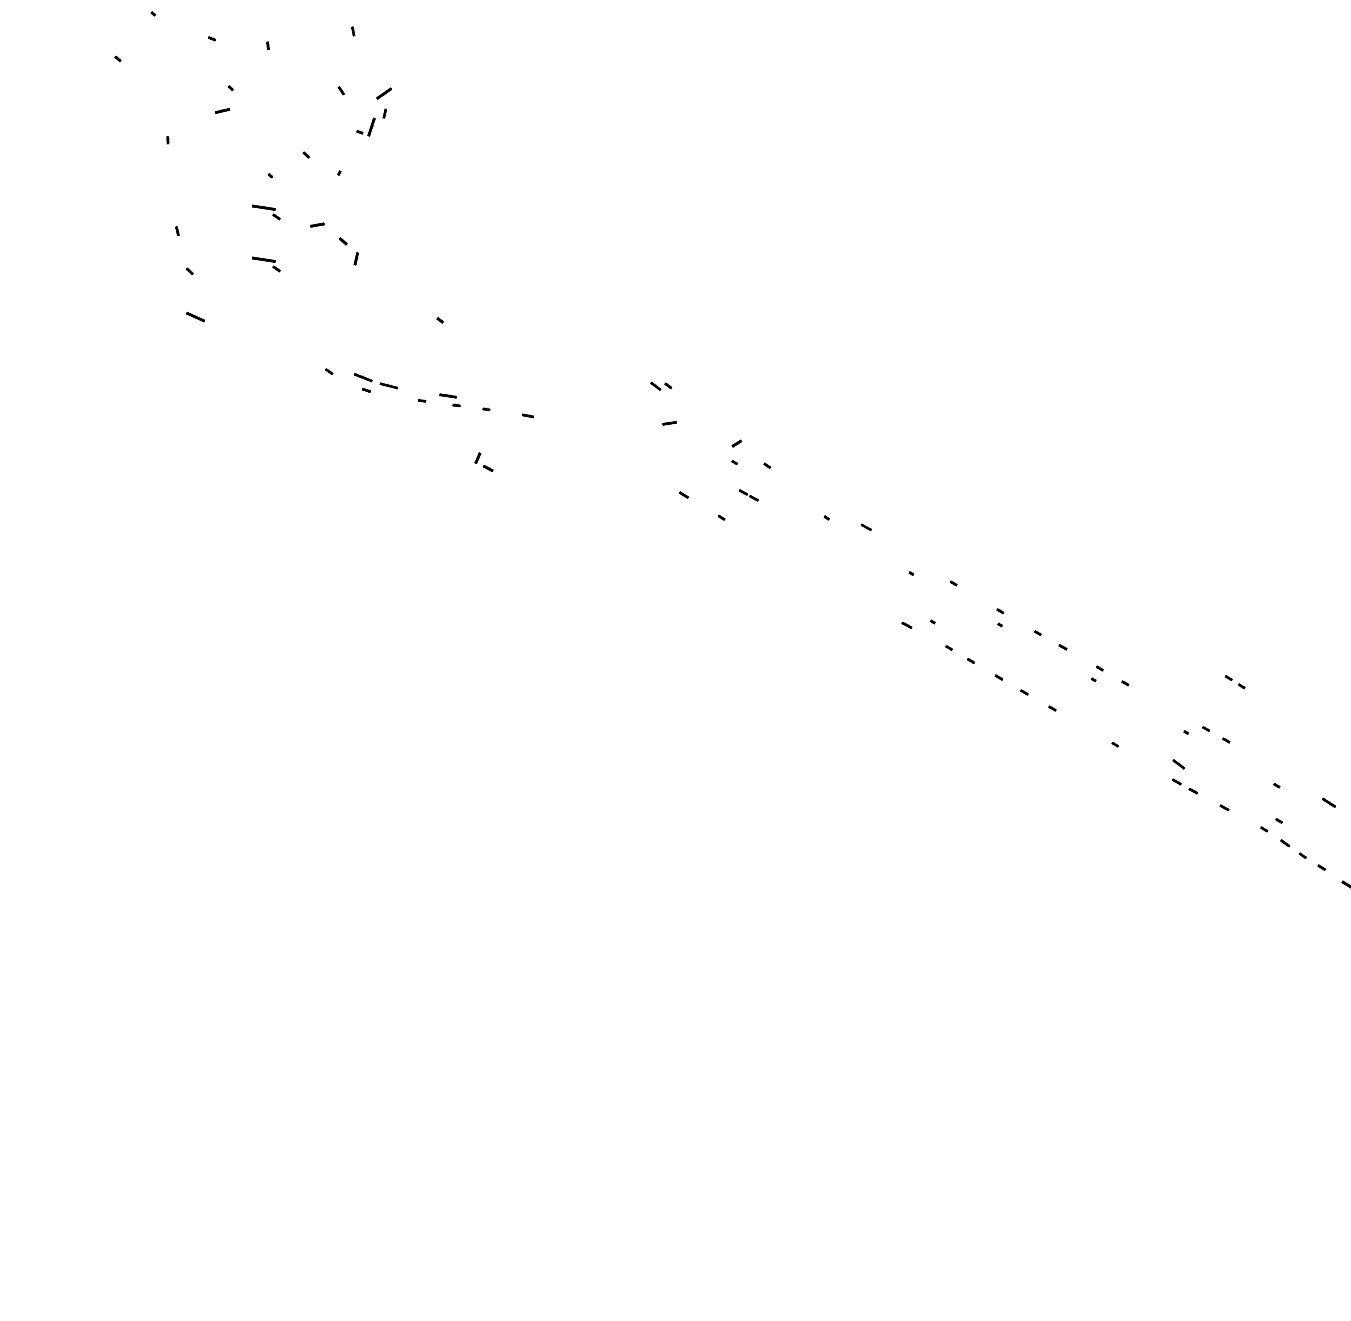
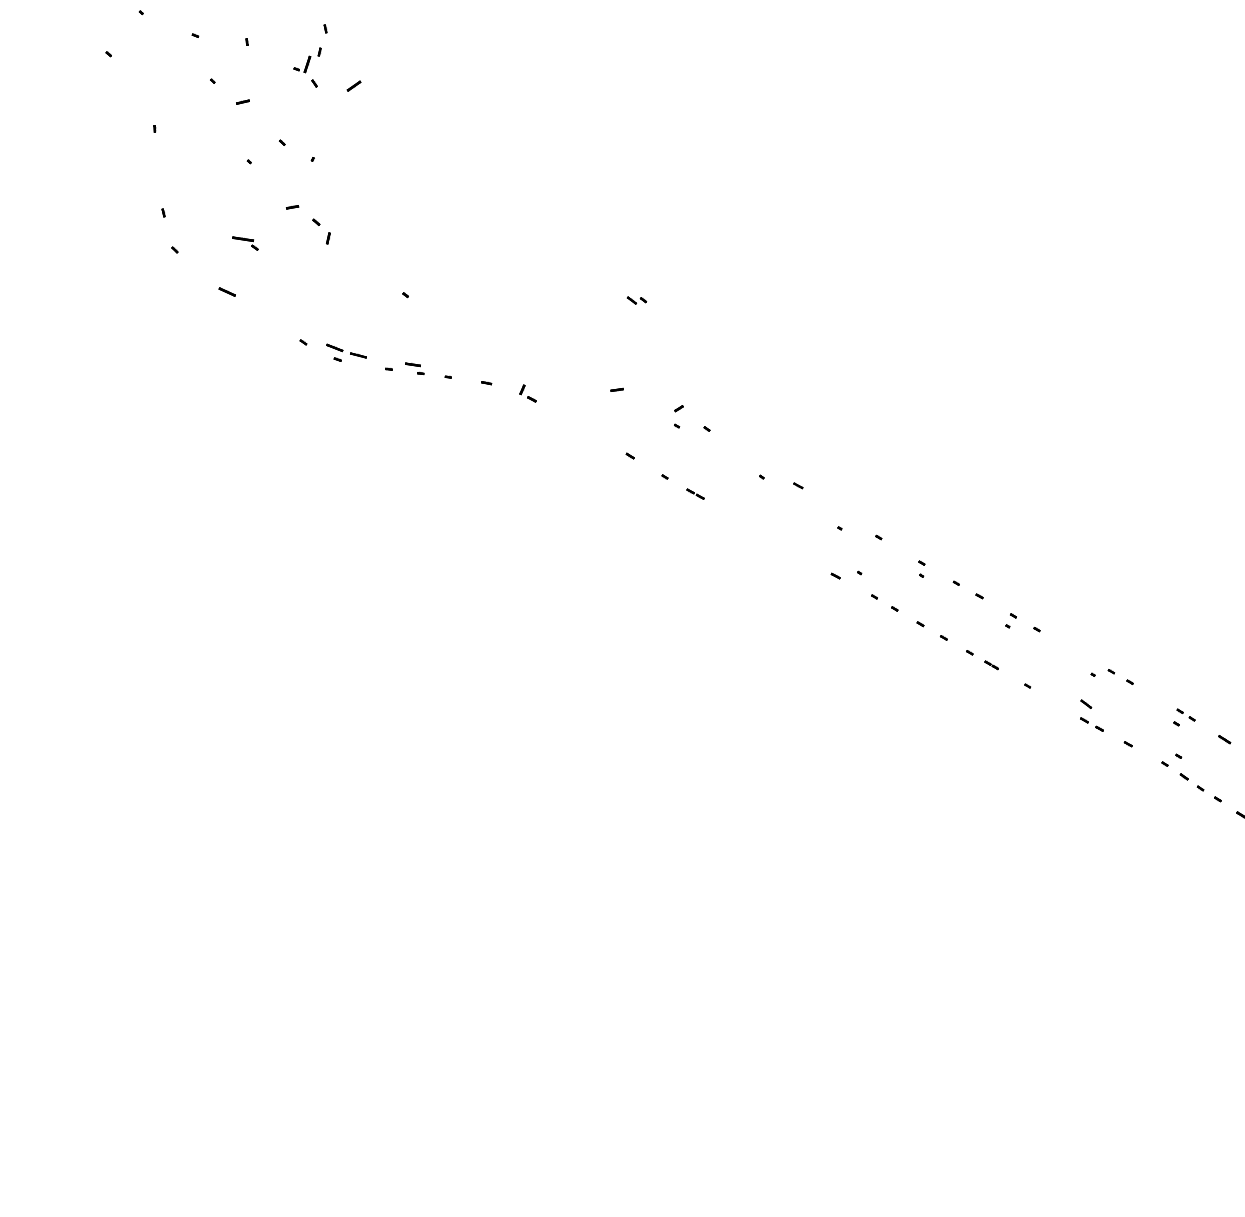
part: (222, 110) -> (242, 101), moved
part: (371, 122) -> (307, 60), moved
part: (266, 212) -> (245, 195), removed
line: (195, 317) -> (227, 292), moved
part: (660, 385) -> (636, 299), moved
part: (483, 461) -> (527, 392), moved
line: (747, 495) -> (694, 494), moved
part: (1235, 682) -> (1186, 715), moved
line: (1075, 722) -> (991, 665), added

